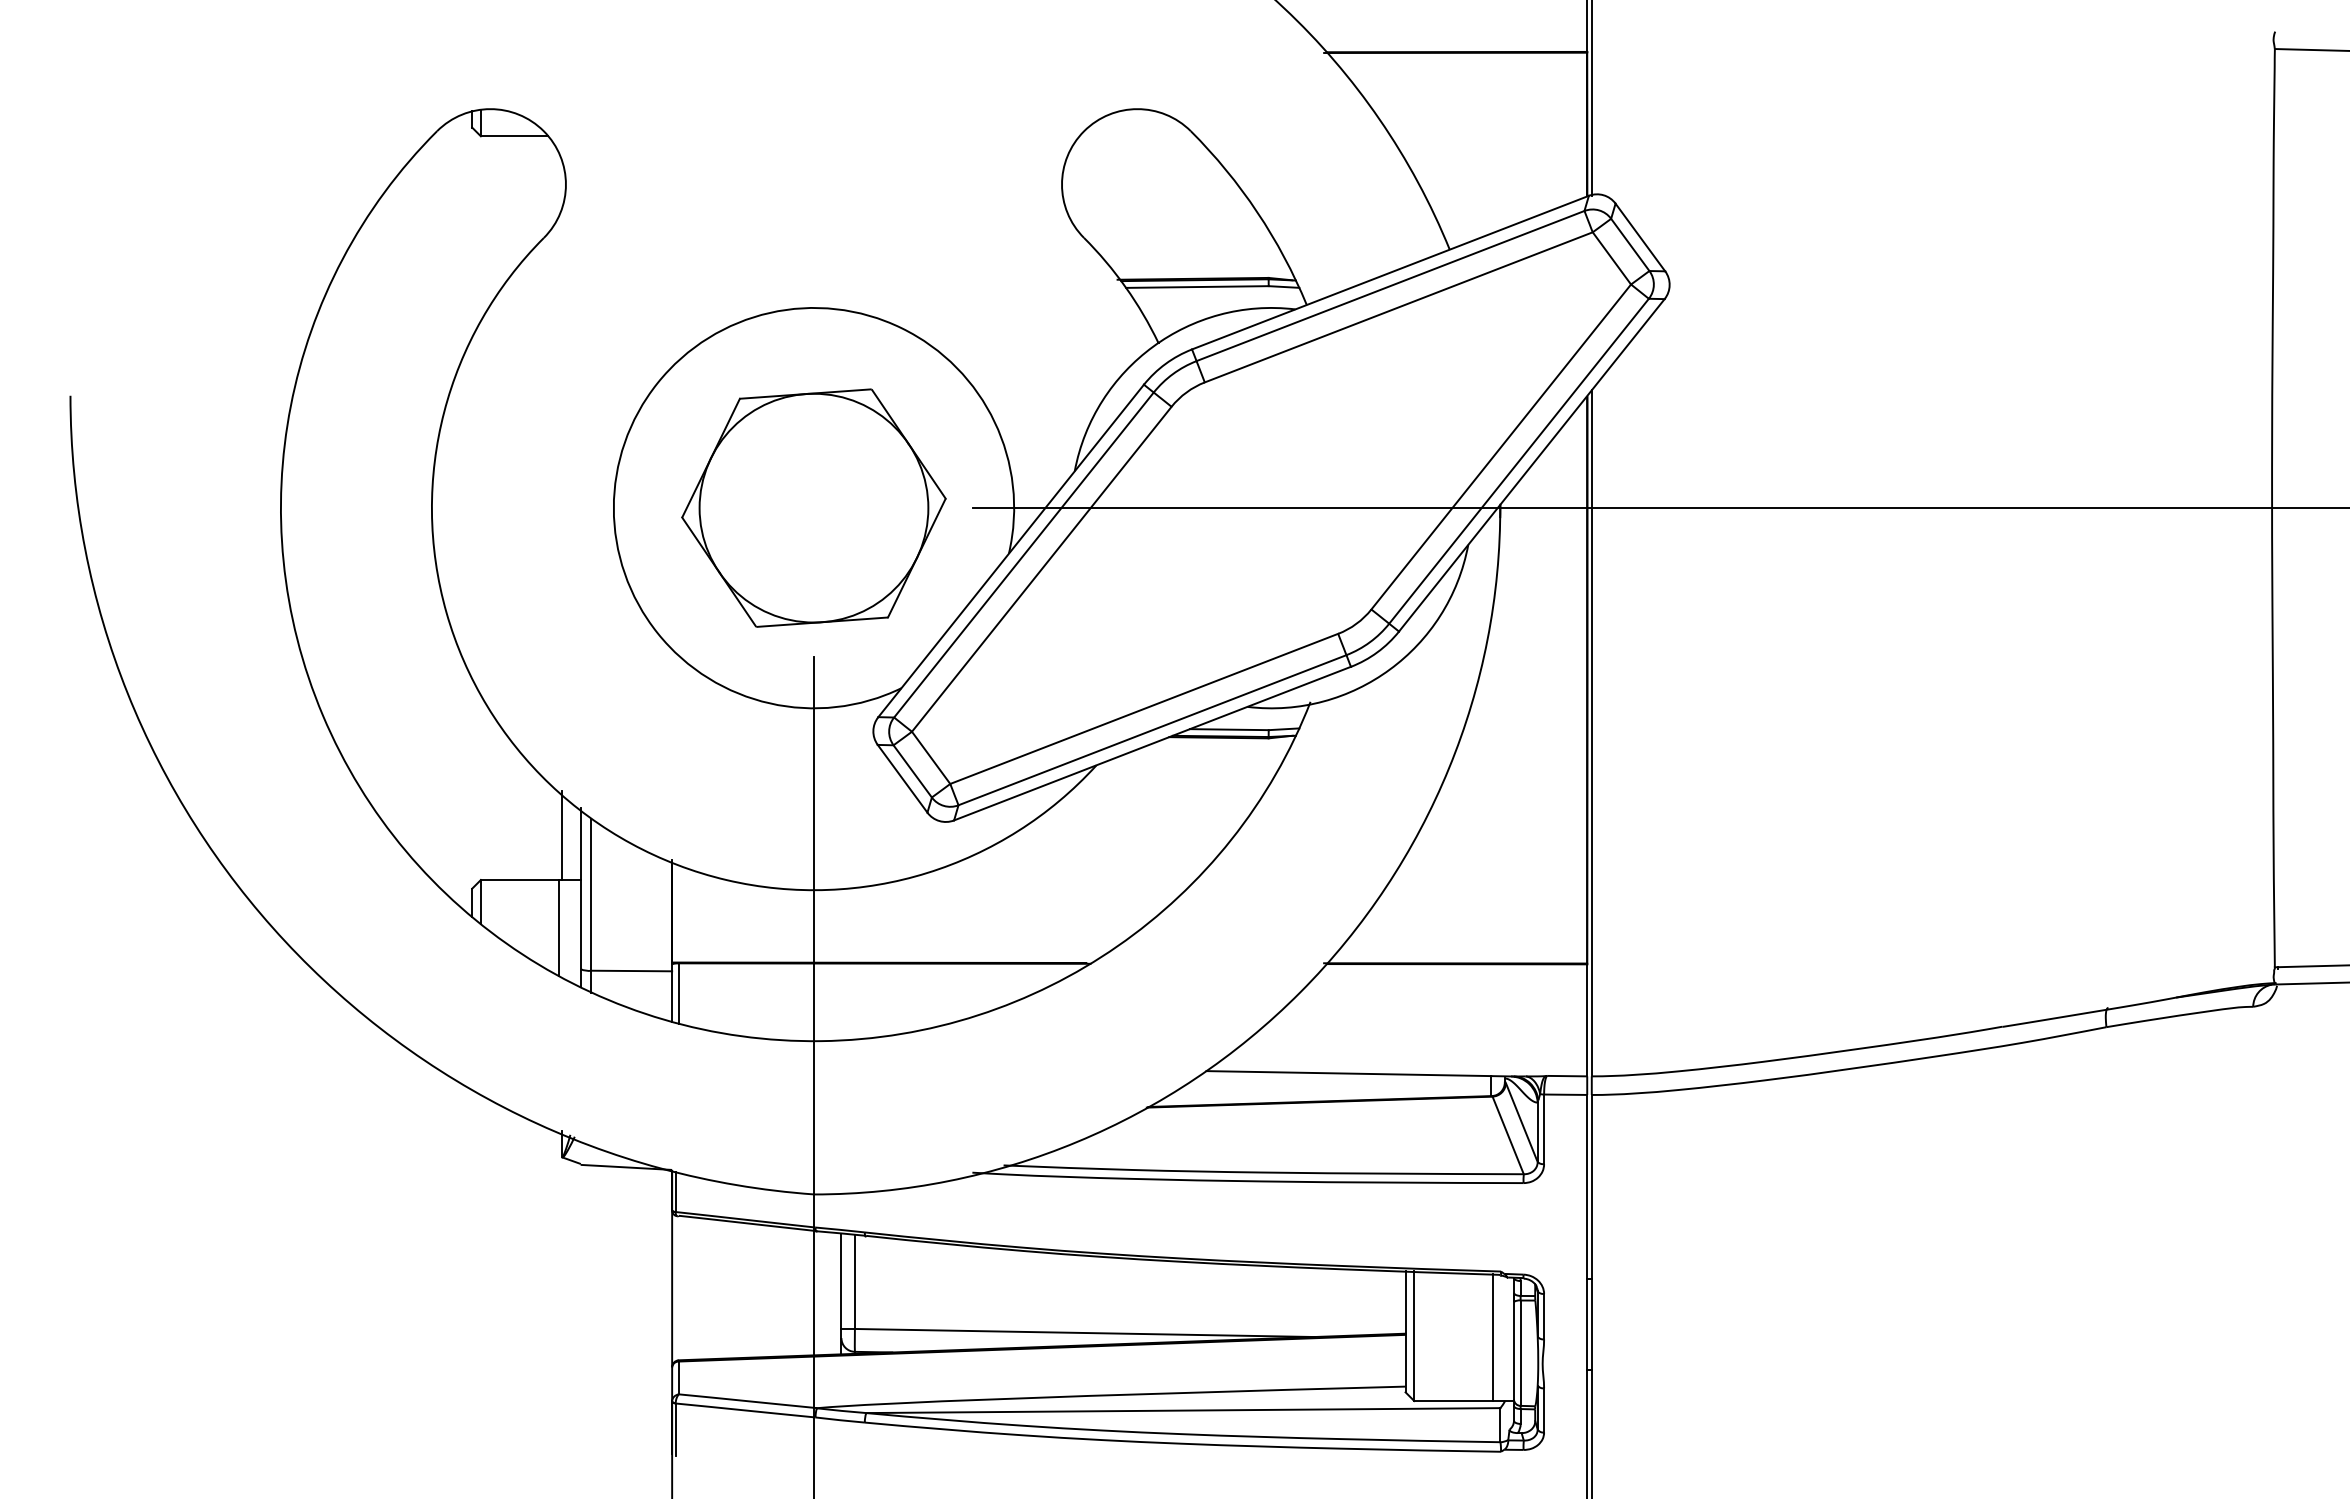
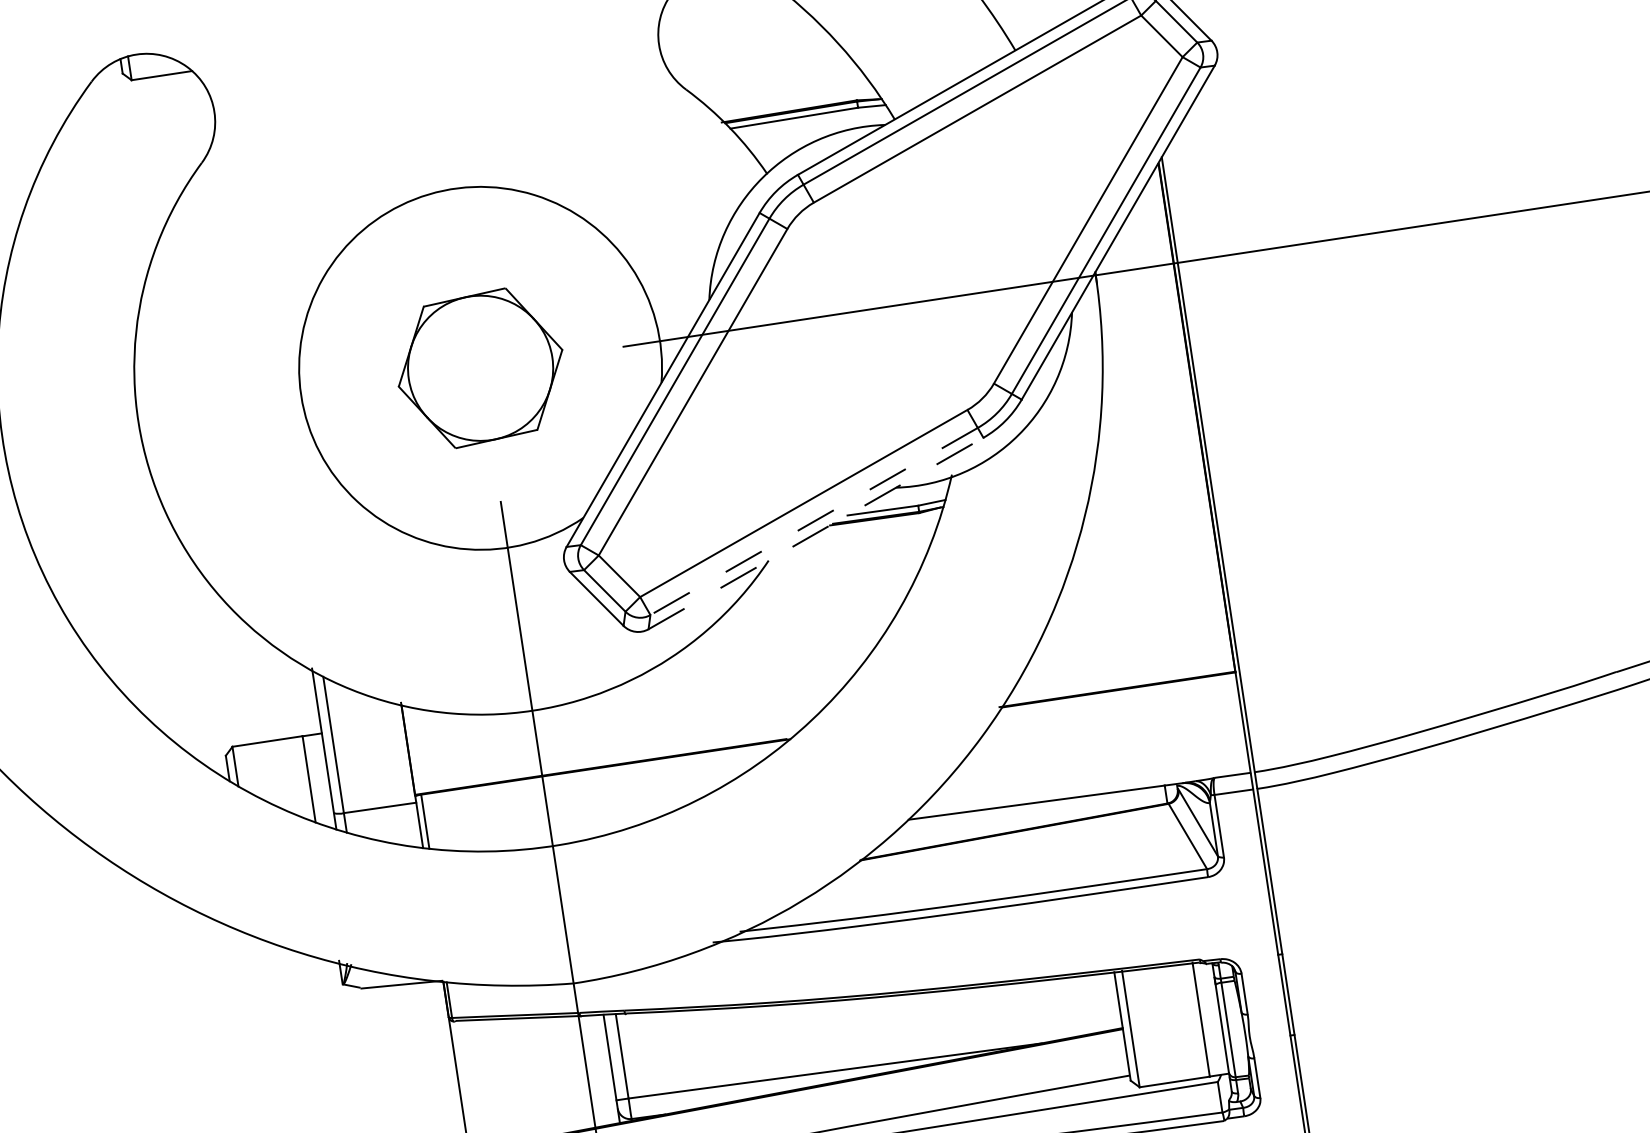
part: (813, 507) -> (480, 367), size x0.7
line: (1152, 730) -> (814, 521), solid -> dashed
line: (1152, 743) -> (815, 533), solid -> dashed
line: (561, 835) -> (298, 695), removed

